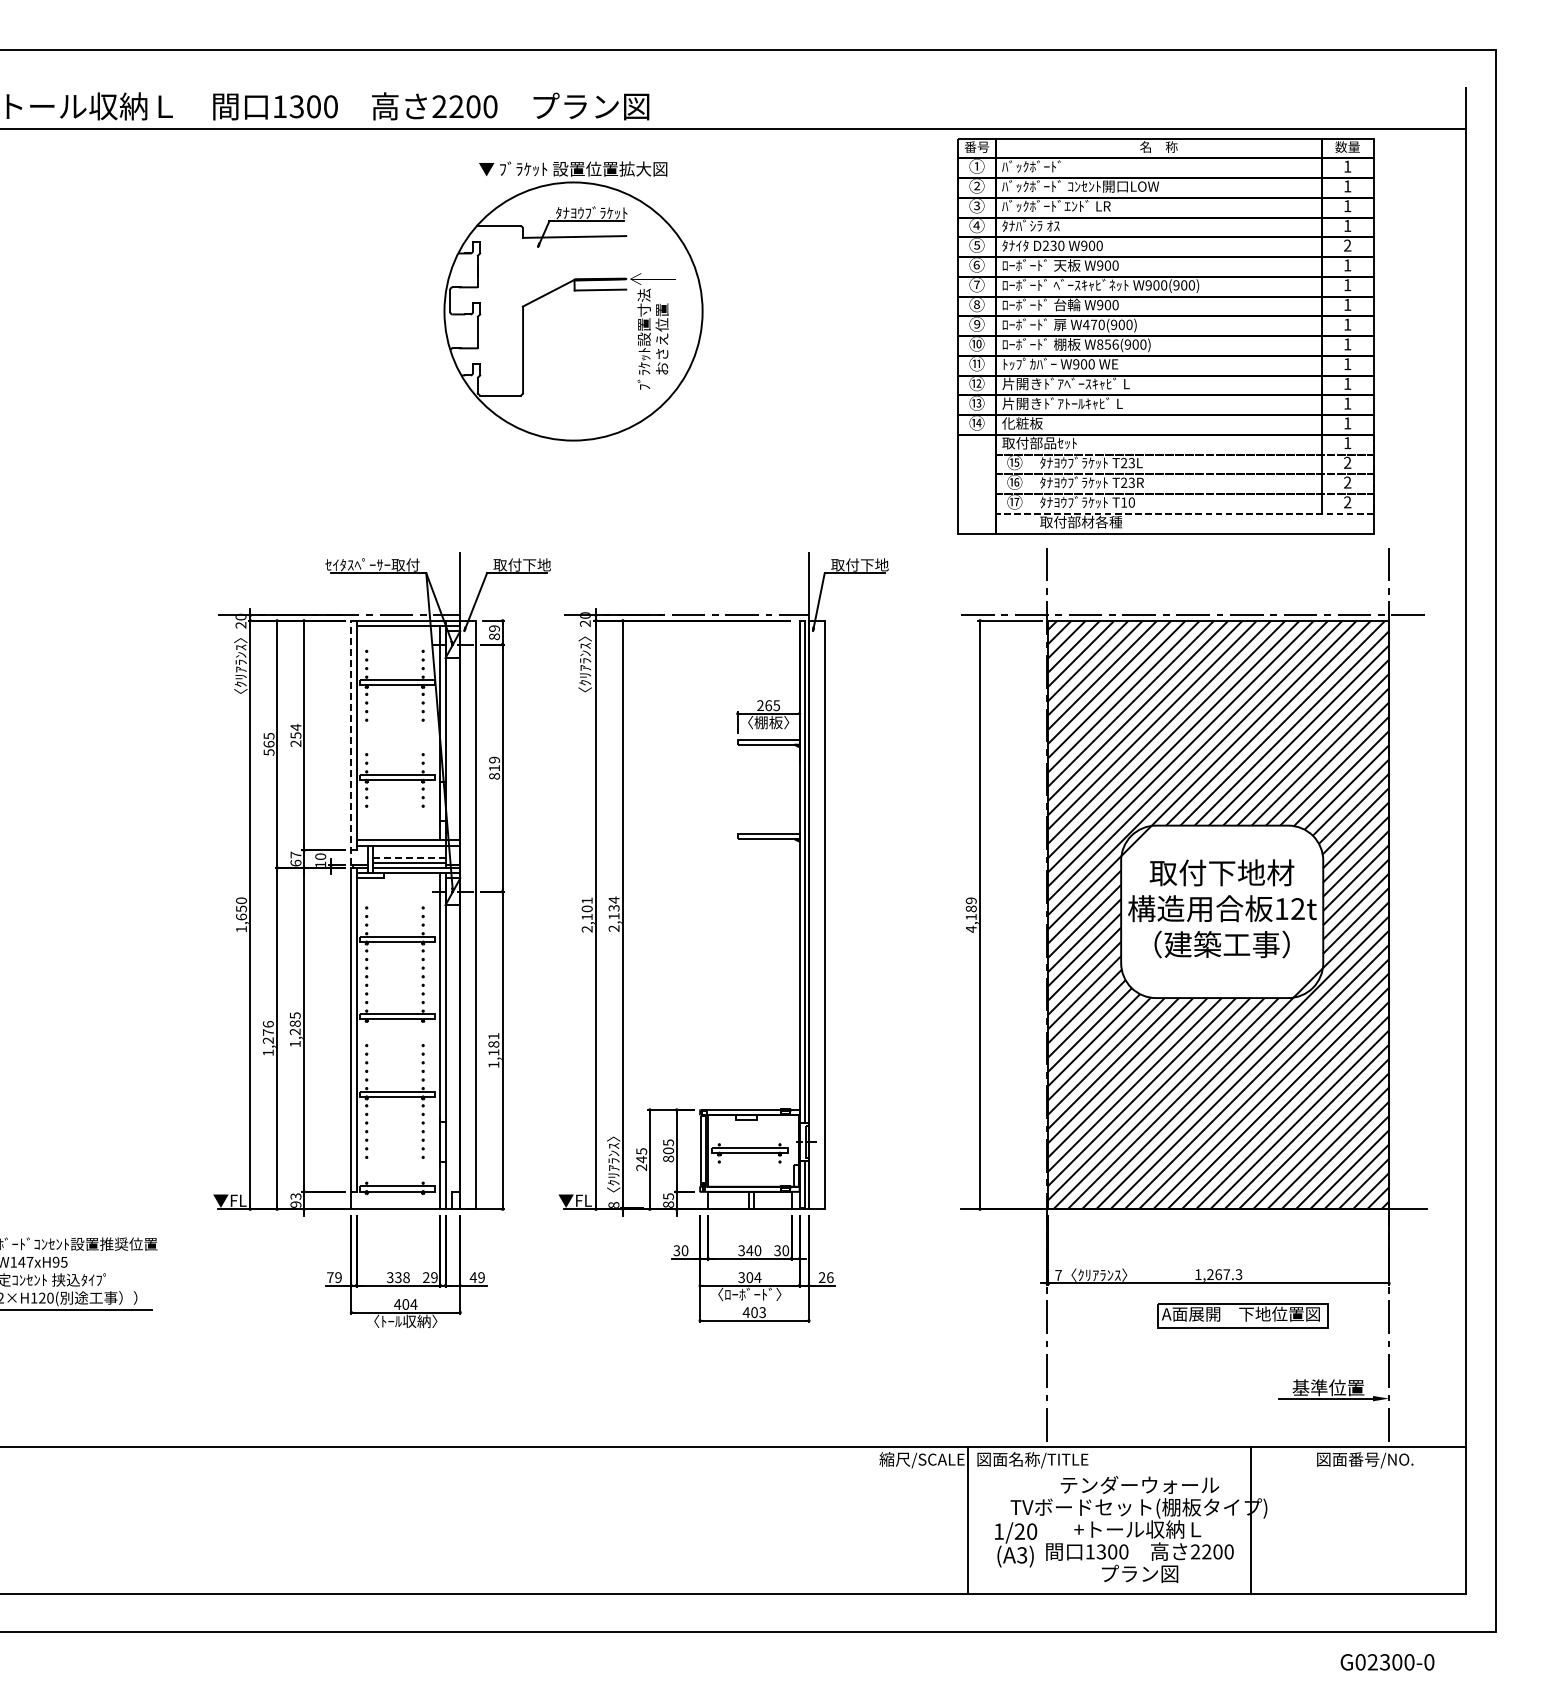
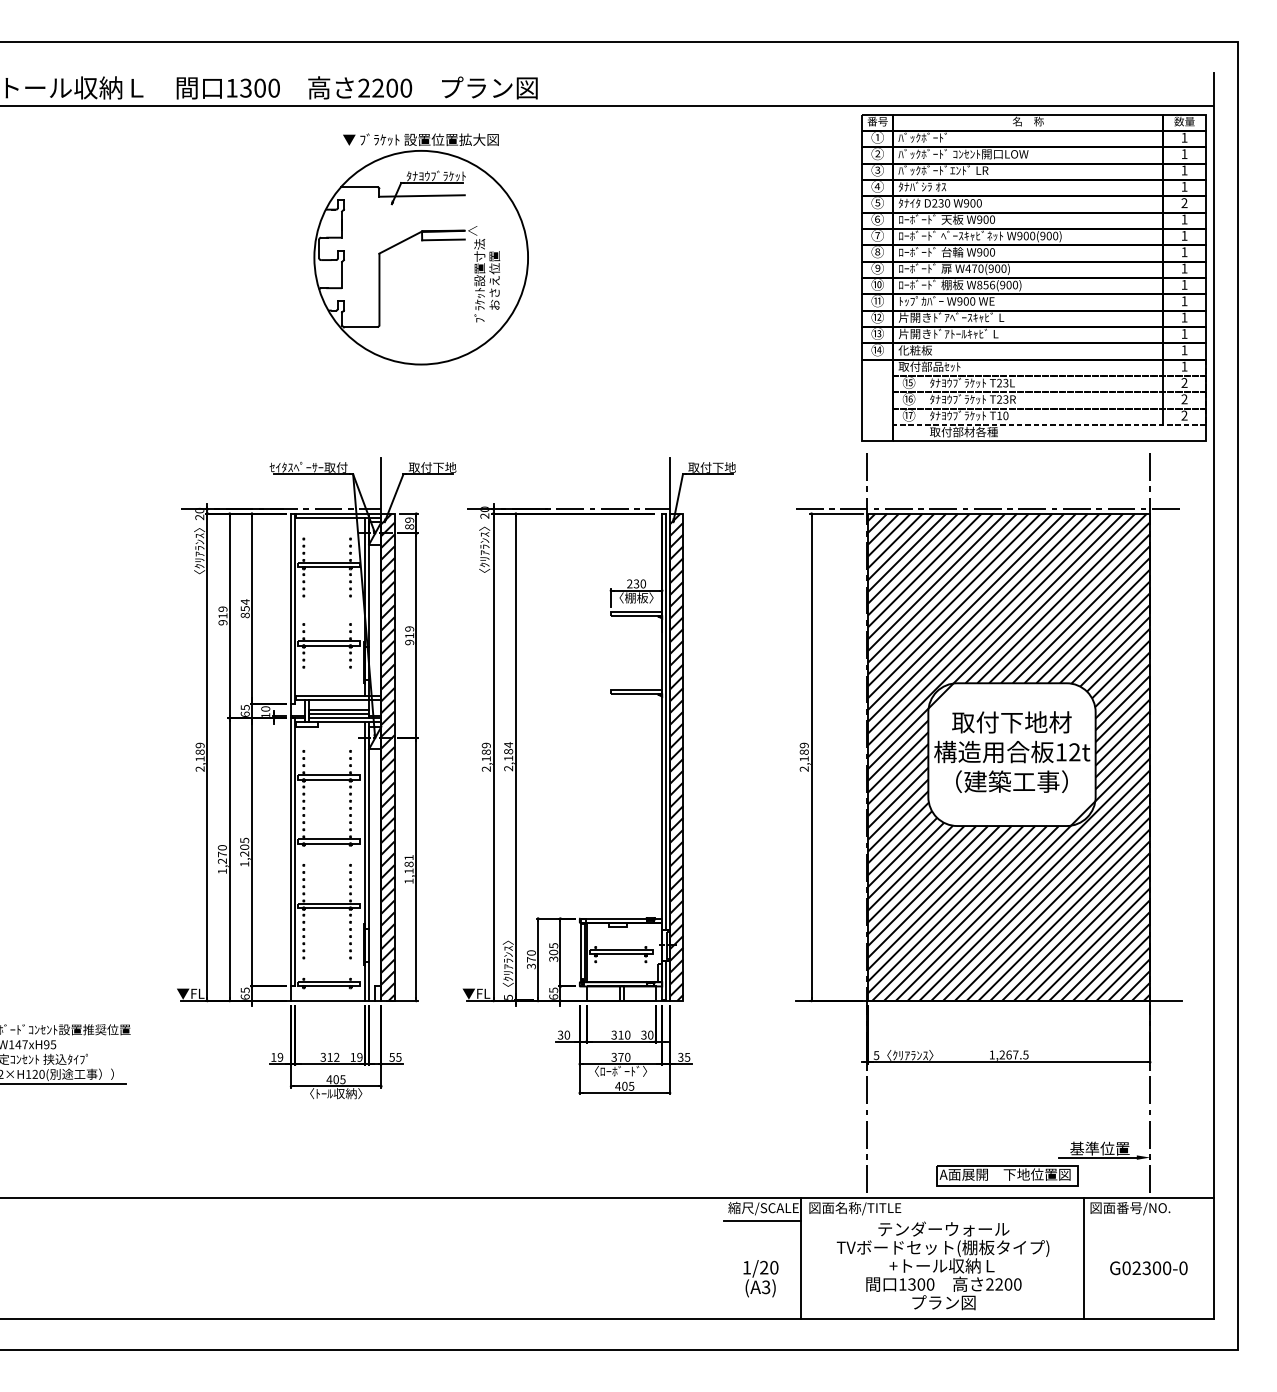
part: (573, 301) -> (421, 249), moved
part: (1165, 336) -> (1033, 278), moved
text: (772, 705) -> (639, 583), 265 -> 230
line: (351, 742) -> (291, 614), dashed -> solid
text: (268, 743) -> (222, 615), 565 -> 919
text: (295, 743) -> (244, 615), 254 -> 854
text: (494, 776) -> (409, 642), 819 -> 919
text: (295, 854) -> (244, 707), 67 -> 65
line: (409, 857) -> (339, 709), dashed -> solid
text: (586, 904) -> (485, 748), 2,101 -> 2,189
text: (613, 908) -> (508, 751), 2,134 -> 2,184
text: (241, 914) -> (200, 756), 1,650 -> 2,189
hatch: (468, 914) -> (388, 756), added
hatch: (817, 914) -> (676, 756), added
text: (970, 928) -> (803, 768), 4,189 -> 2,189
text: (295, 1023) -> (244, 847), 1,285 -> 1,205
text: (268, 1024) -> (222, 847), 1,276 -> 1,270
text: (668, 1158) -> (553, 958), 805 -> 305
text: (641, 1159) -> (531, 959), 245 -> 370
text: (295, 1200) -> (244, 993), 93 -> 65
text: (613, 1204) -> (508, 996), 8 -> 5
text: (668, 1204) -> (553, 996), 85 -> 65
text: (749, 1250) -> (620, 1034), 340 -> 310
text: (1239, 1274) -> (1026, 1054), 1,267.3 -> 1,267.5
text: (1058, 1275) -> (876, 1055), 7 -> 5
text: (330, 1277) -> (273, 1057), 79 -> 19
text: (402, 1277) -> (333, 1057), 338 -> 312
text: (426, 1277) -> (353, 1057), 29 -> 19
text: (476, 1277) -> (394, 1057), 49 -> 55
text: (753, 1277) -> (624, 1057), 304 -> 370
text: (825, 1277) -> (683, 1057), 26 -> 35
text: (413, 1304) -> (342, 1079), 404 -> 405
text: (762, 1312) -> (631, 1086), 403 -> 405
part: (1242, 1315) -> (1006, 1175), moved
line: (920, 1475) -> (762, 1221), added
line: (1250, 1520) -> (1083, 1258), moved
text: (1016, 1544) -> (761, 1278), moved
text: (1387, 1662) -> (1148, 1268), moved

